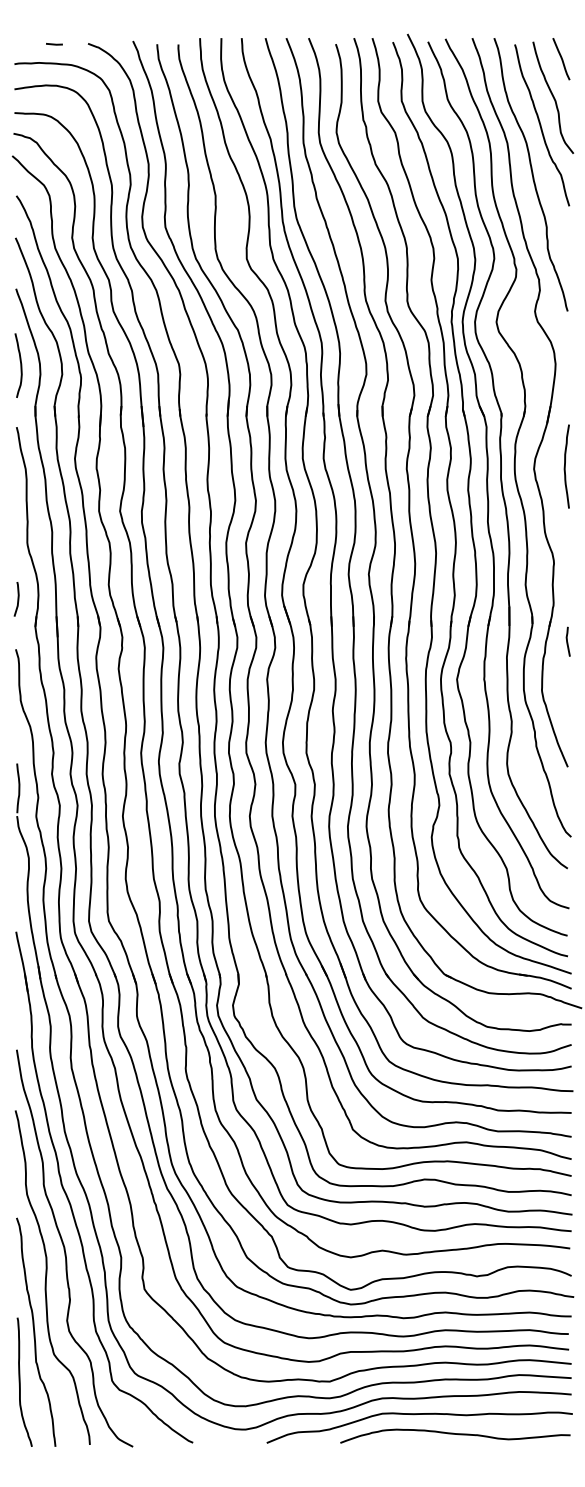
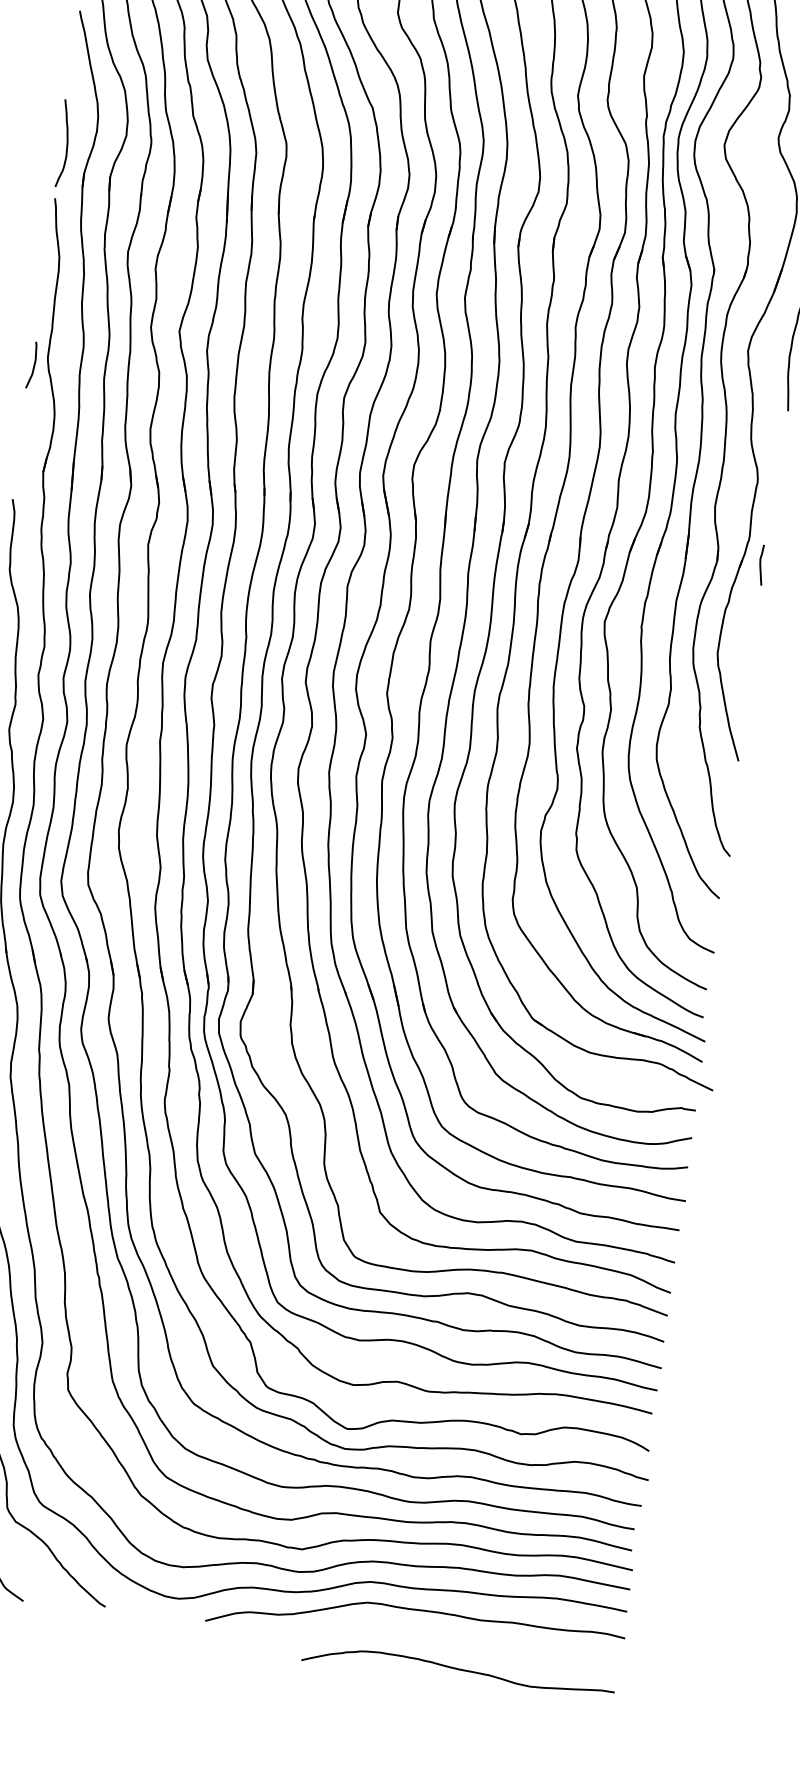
curve: (20, 365) -> (66, 143), moved
curve: (17, 599) -> (33, 365), moved
line: (567, 641) -> (760, 564), moved
curve: (455, 1434) -> (458, 1670), moved

